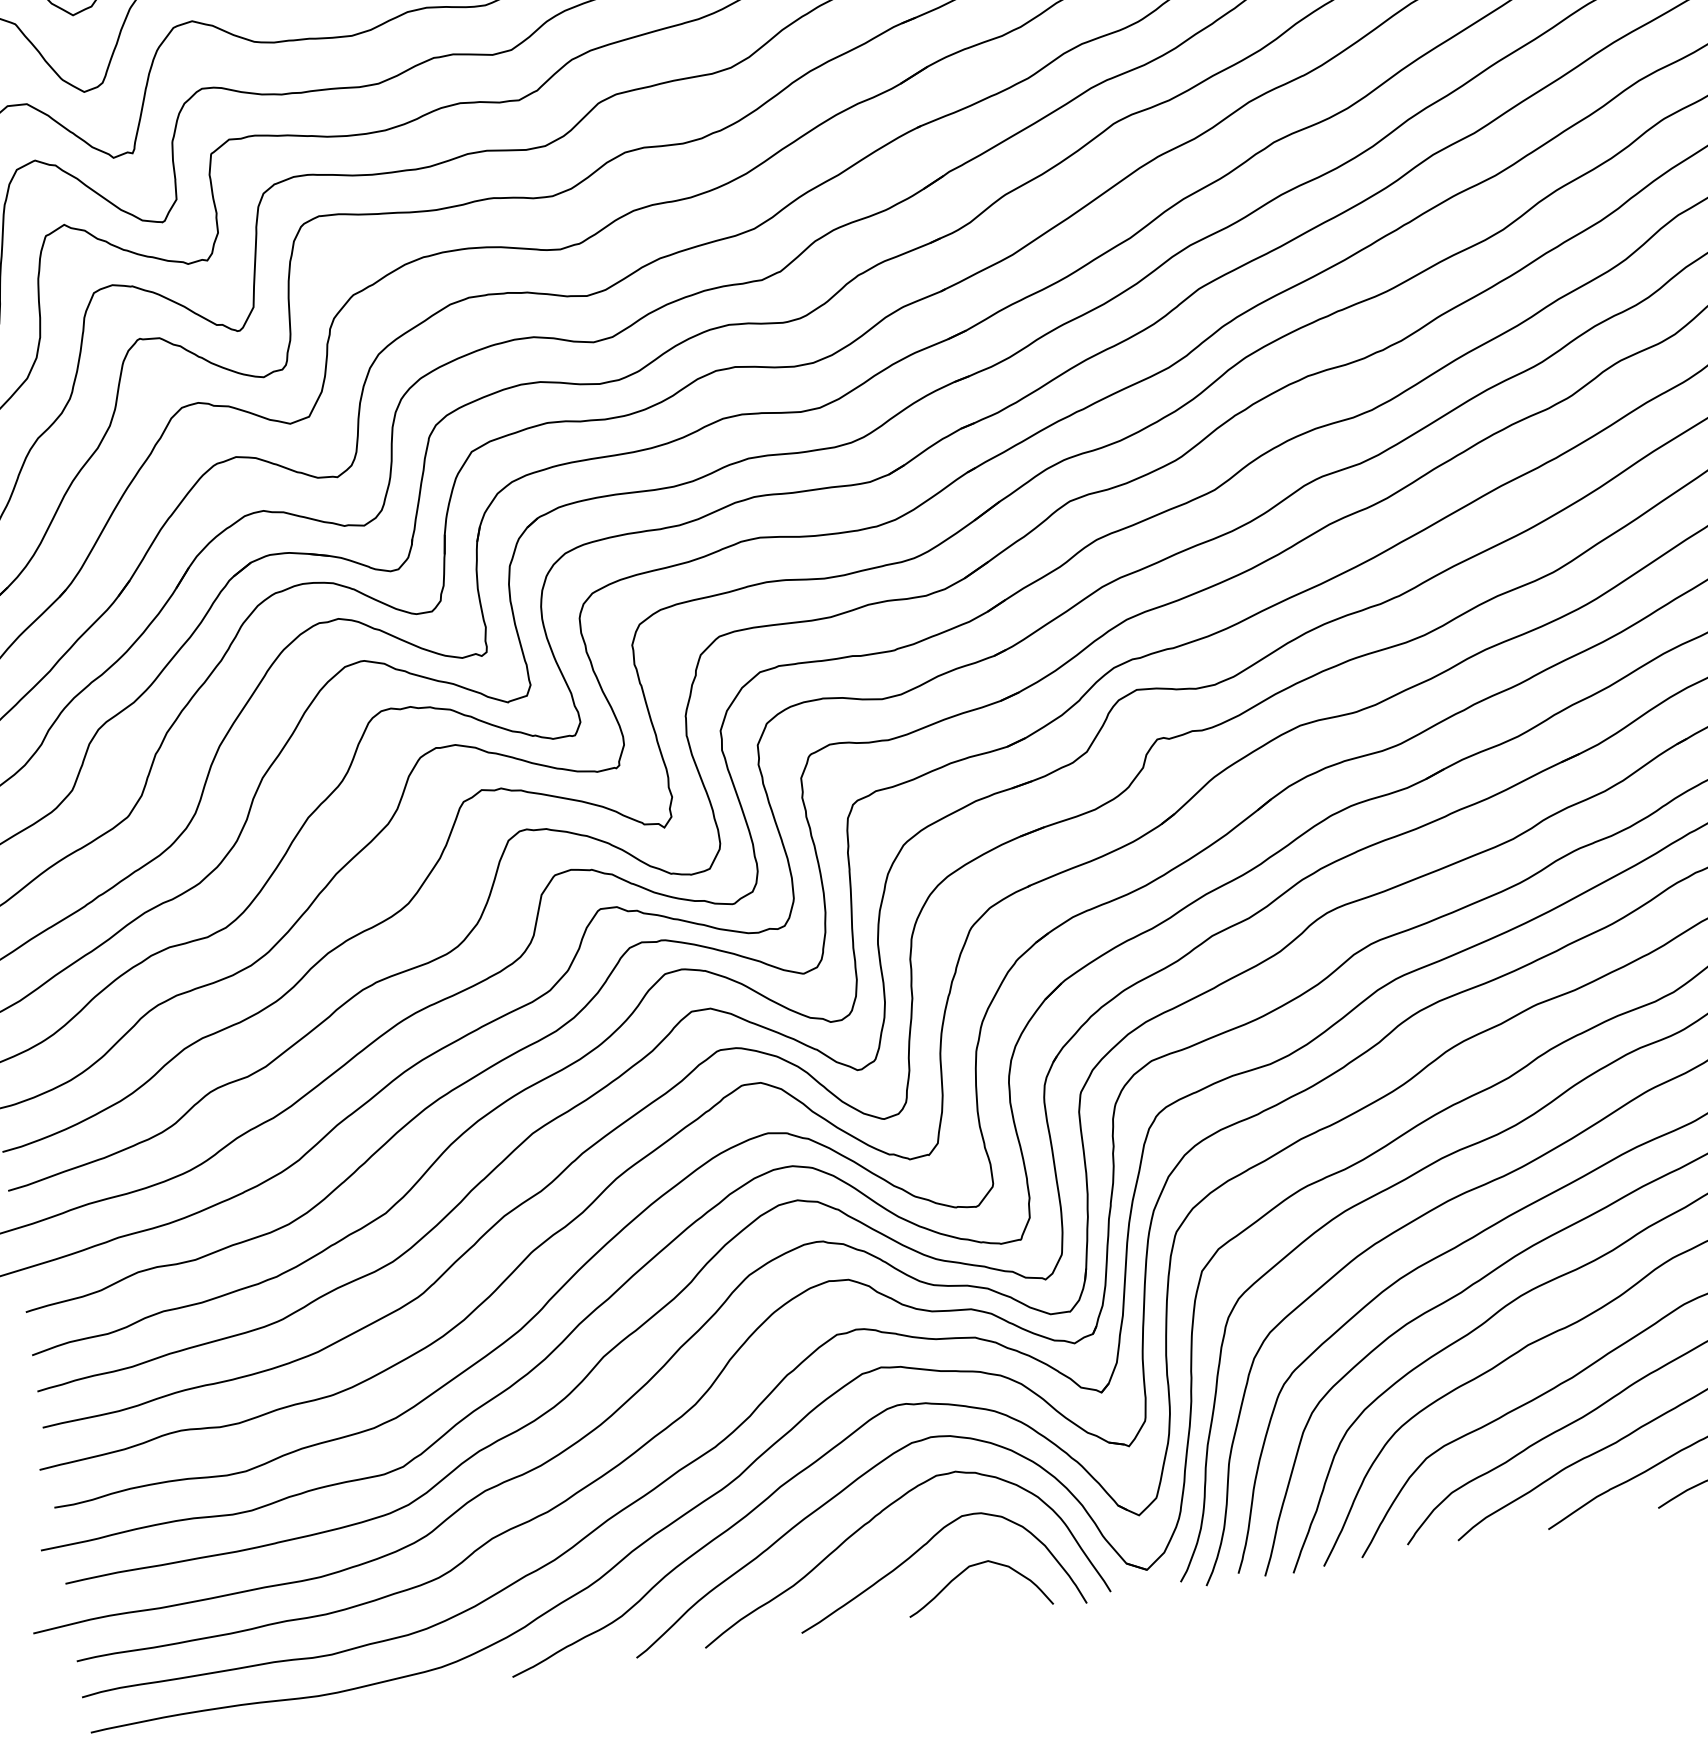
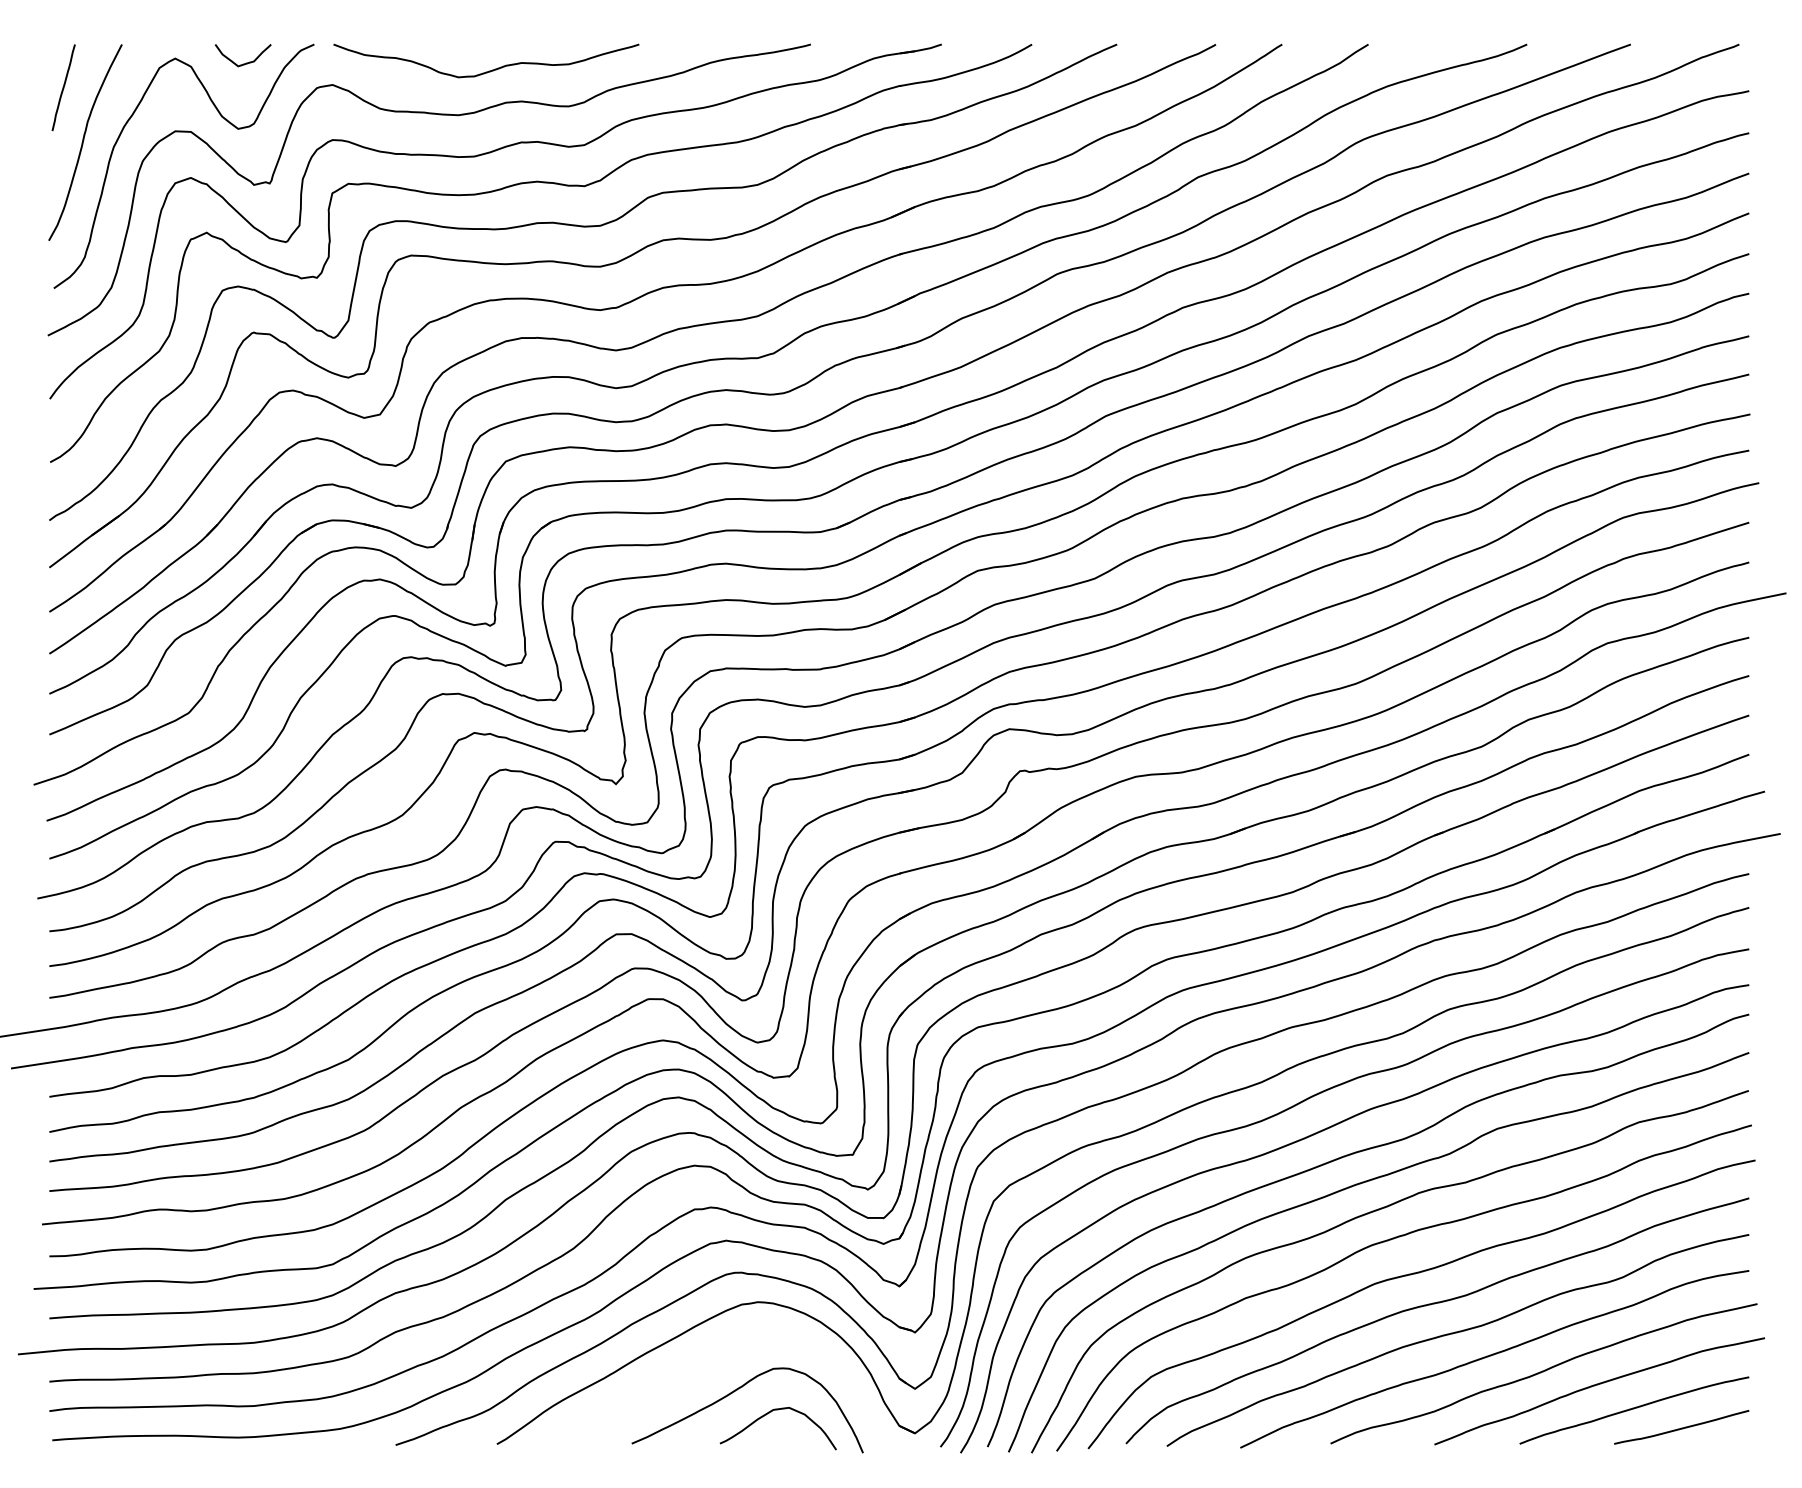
curve: (873, 1519) -> (702, 1361), removed

